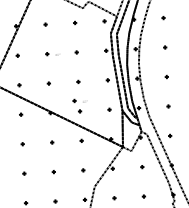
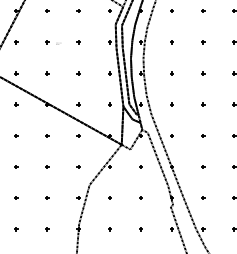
part: (78, 100) -> (77, 93), removed

